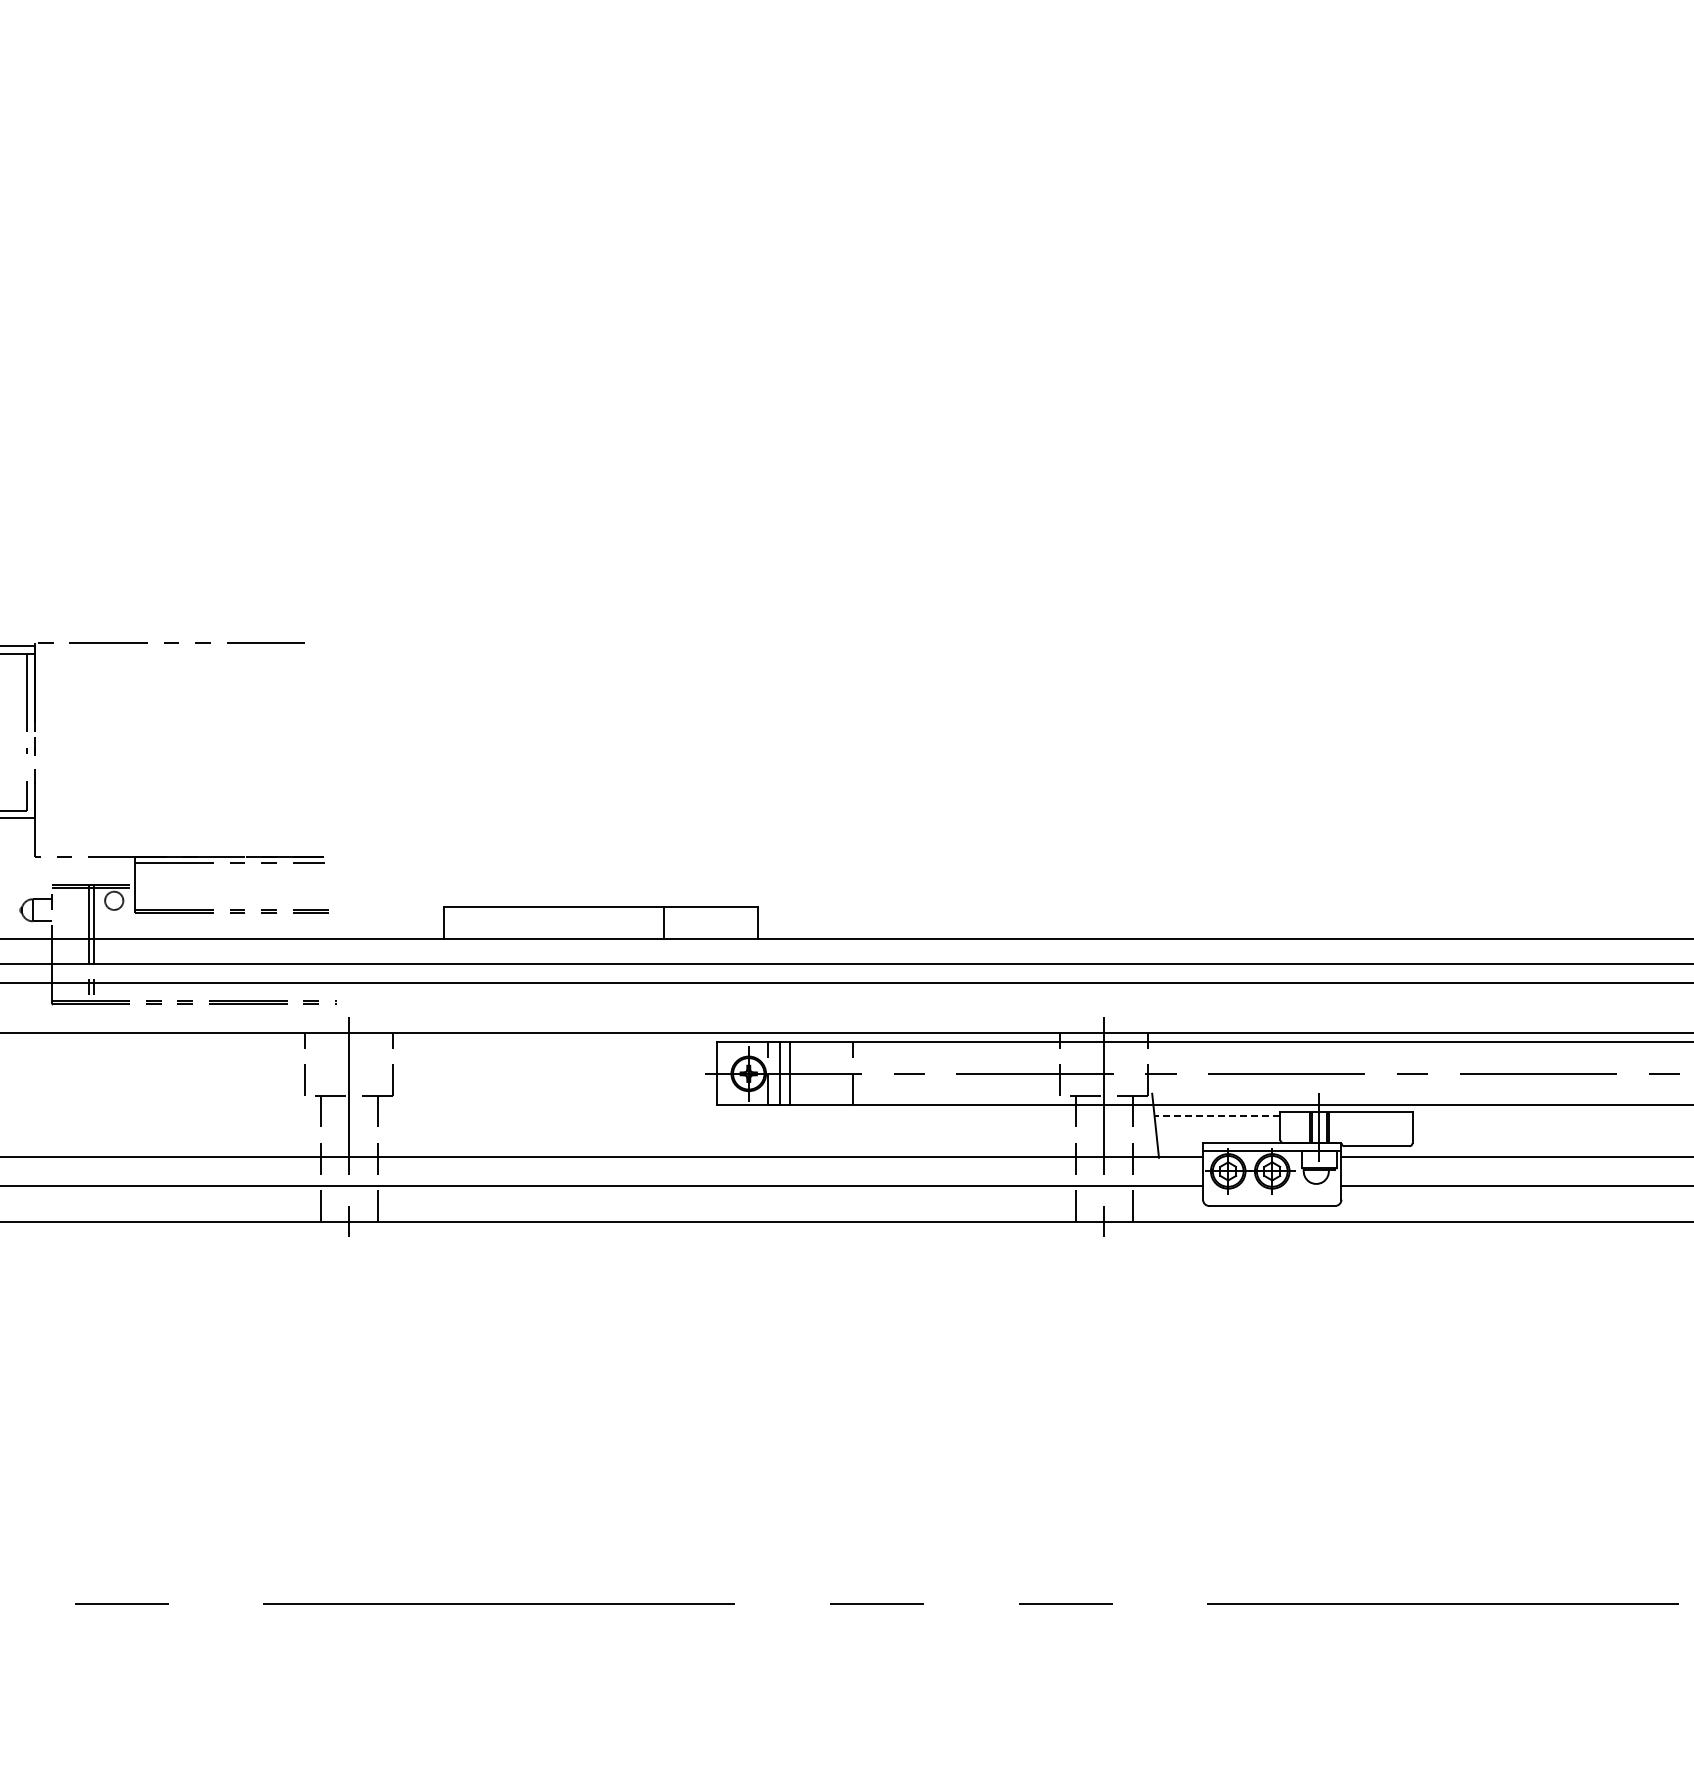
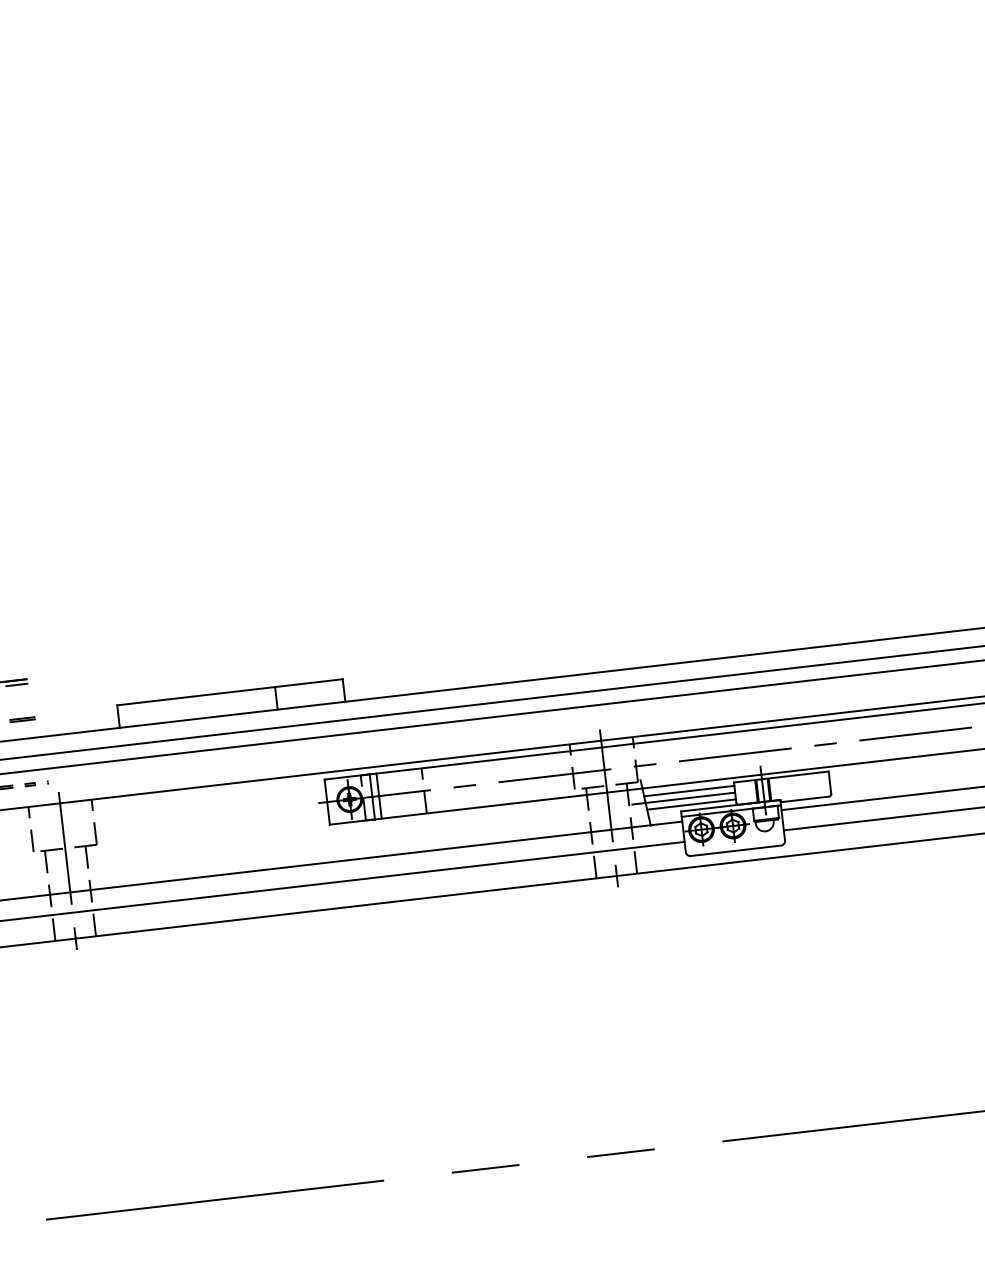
line: (1217, 1116) -> (689, 791), dashed -> solid
line: (1207, 1125) -> (682, 798), added
line: (1218, 1135) -> (691, 804), added

